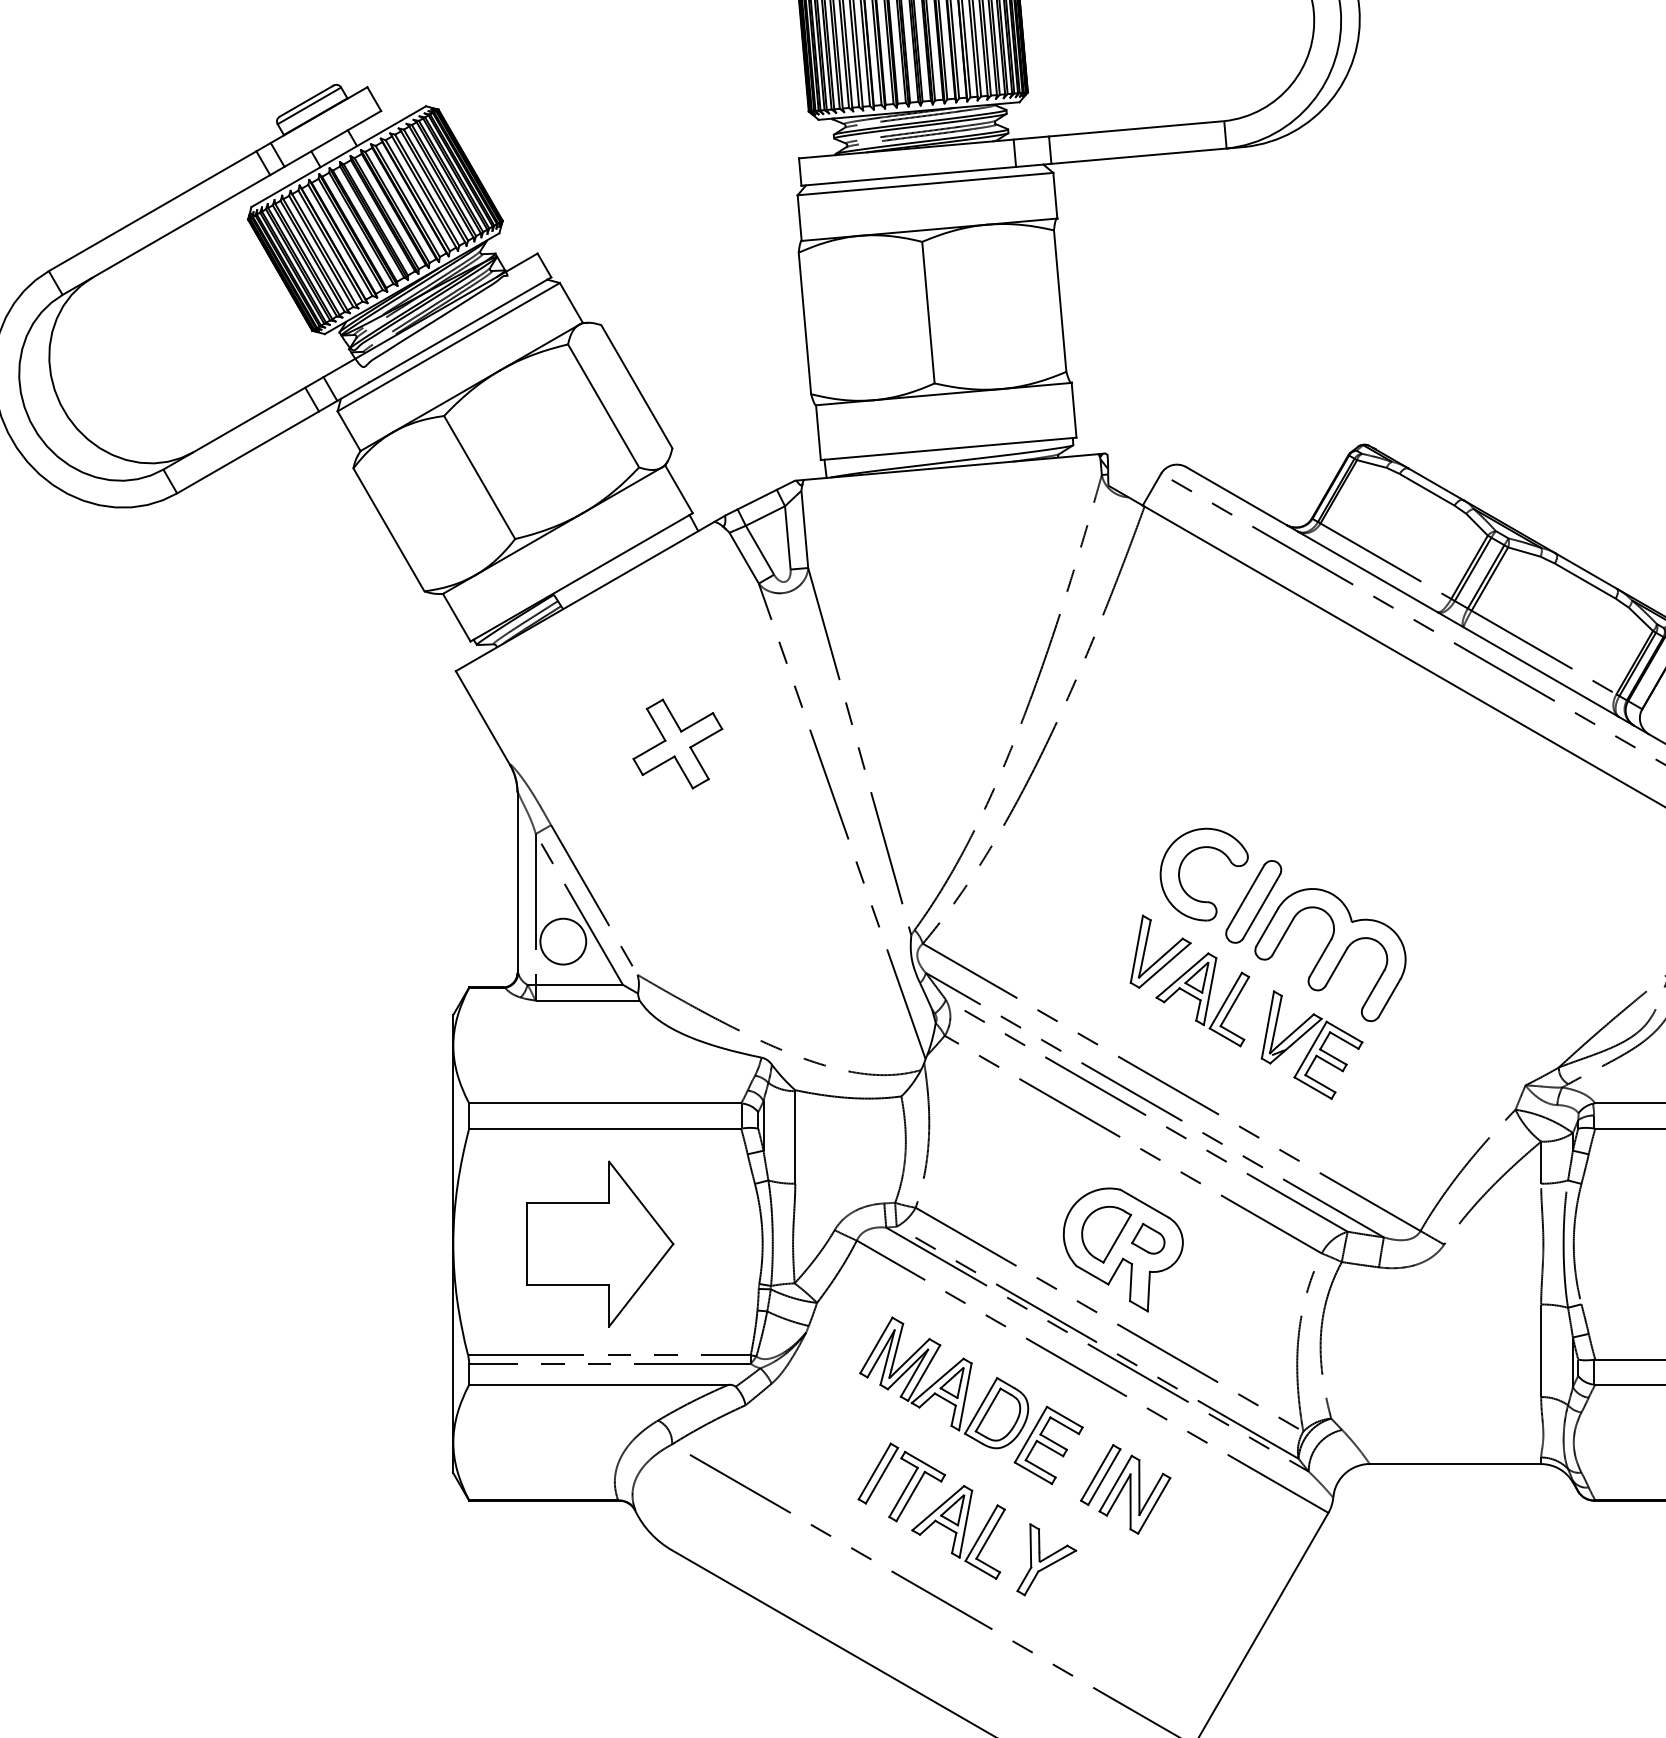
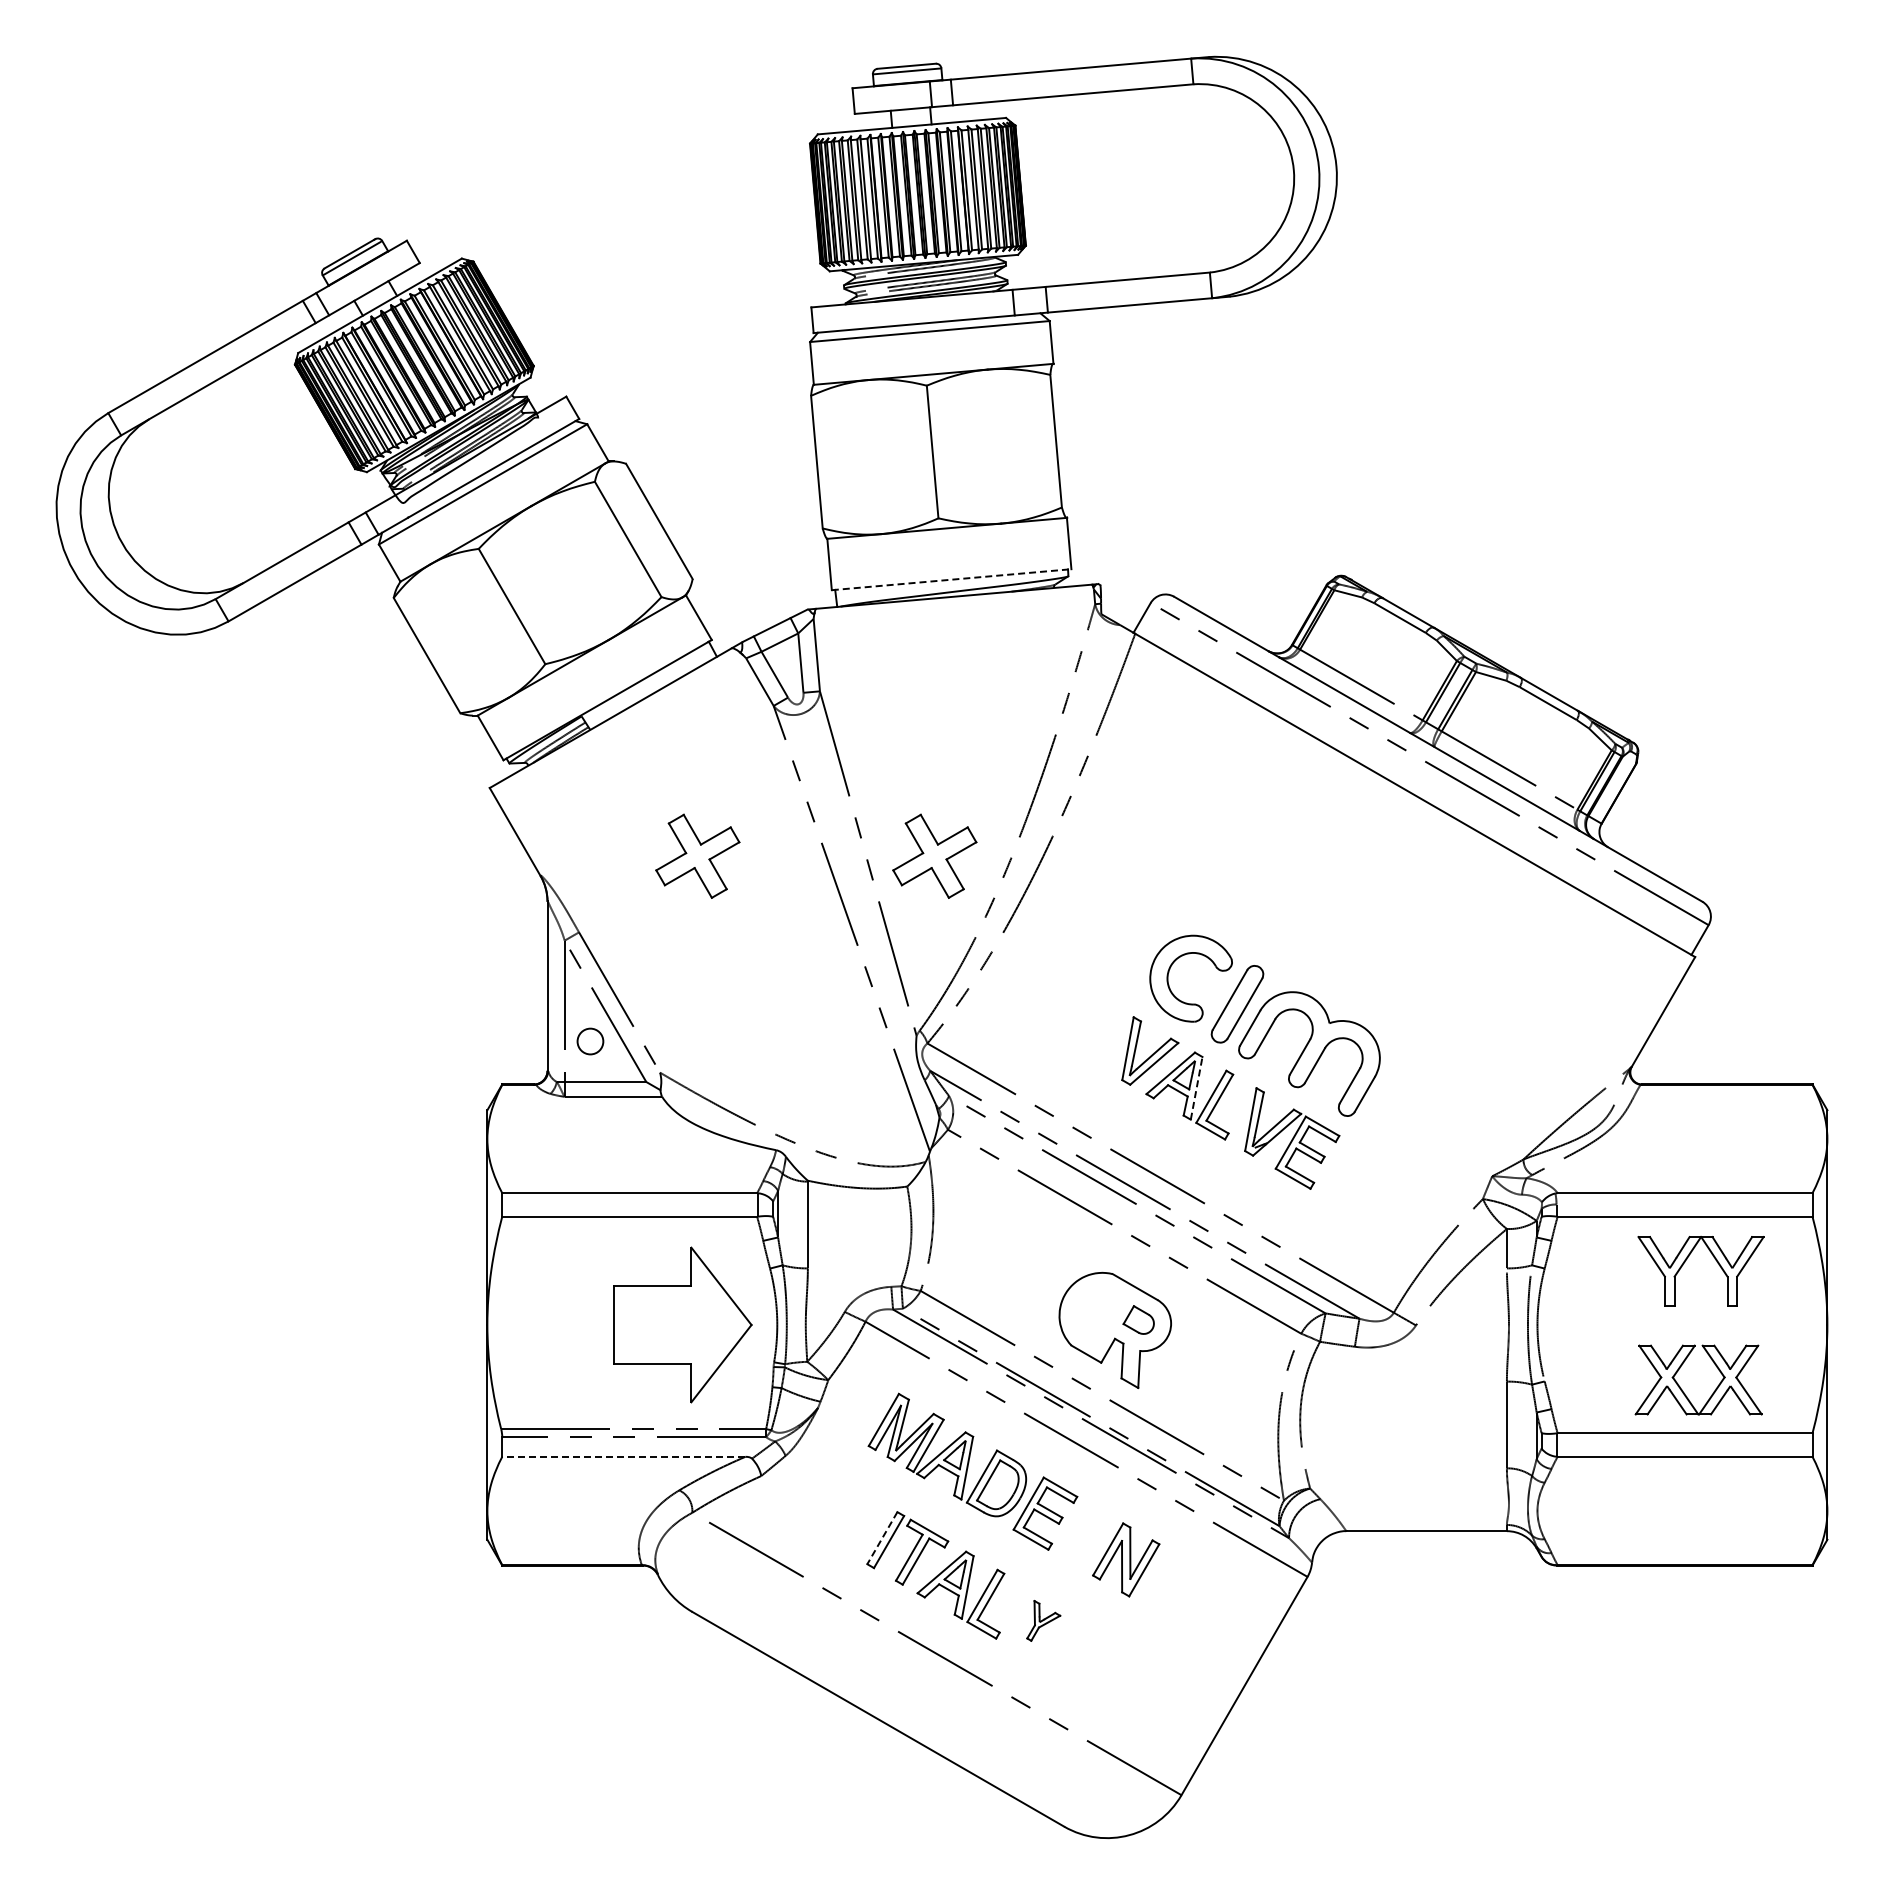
line: (949, 448) -> (952, 579), solid -> dashed
part: (930, 743) -> (934, 855), added
circle: (562, 941) -> (589, 1041), size x0.6
line: (1209, 991) -> (1196, 1088), solid -> dashed
part: (1106, 1235) -> (1099, 1316), removed
part: (599, 1243) -> (682, 1324), moved
line: (598, 1384) -> (623, 1456), solid -> dashed
line: (874, 1471) -> (882, 1538), solid -> dashed
part: (1100, 1475) -> (1093, 1541), removed
part: (1046, 1559) -> (1043, 1620), size x0.6

